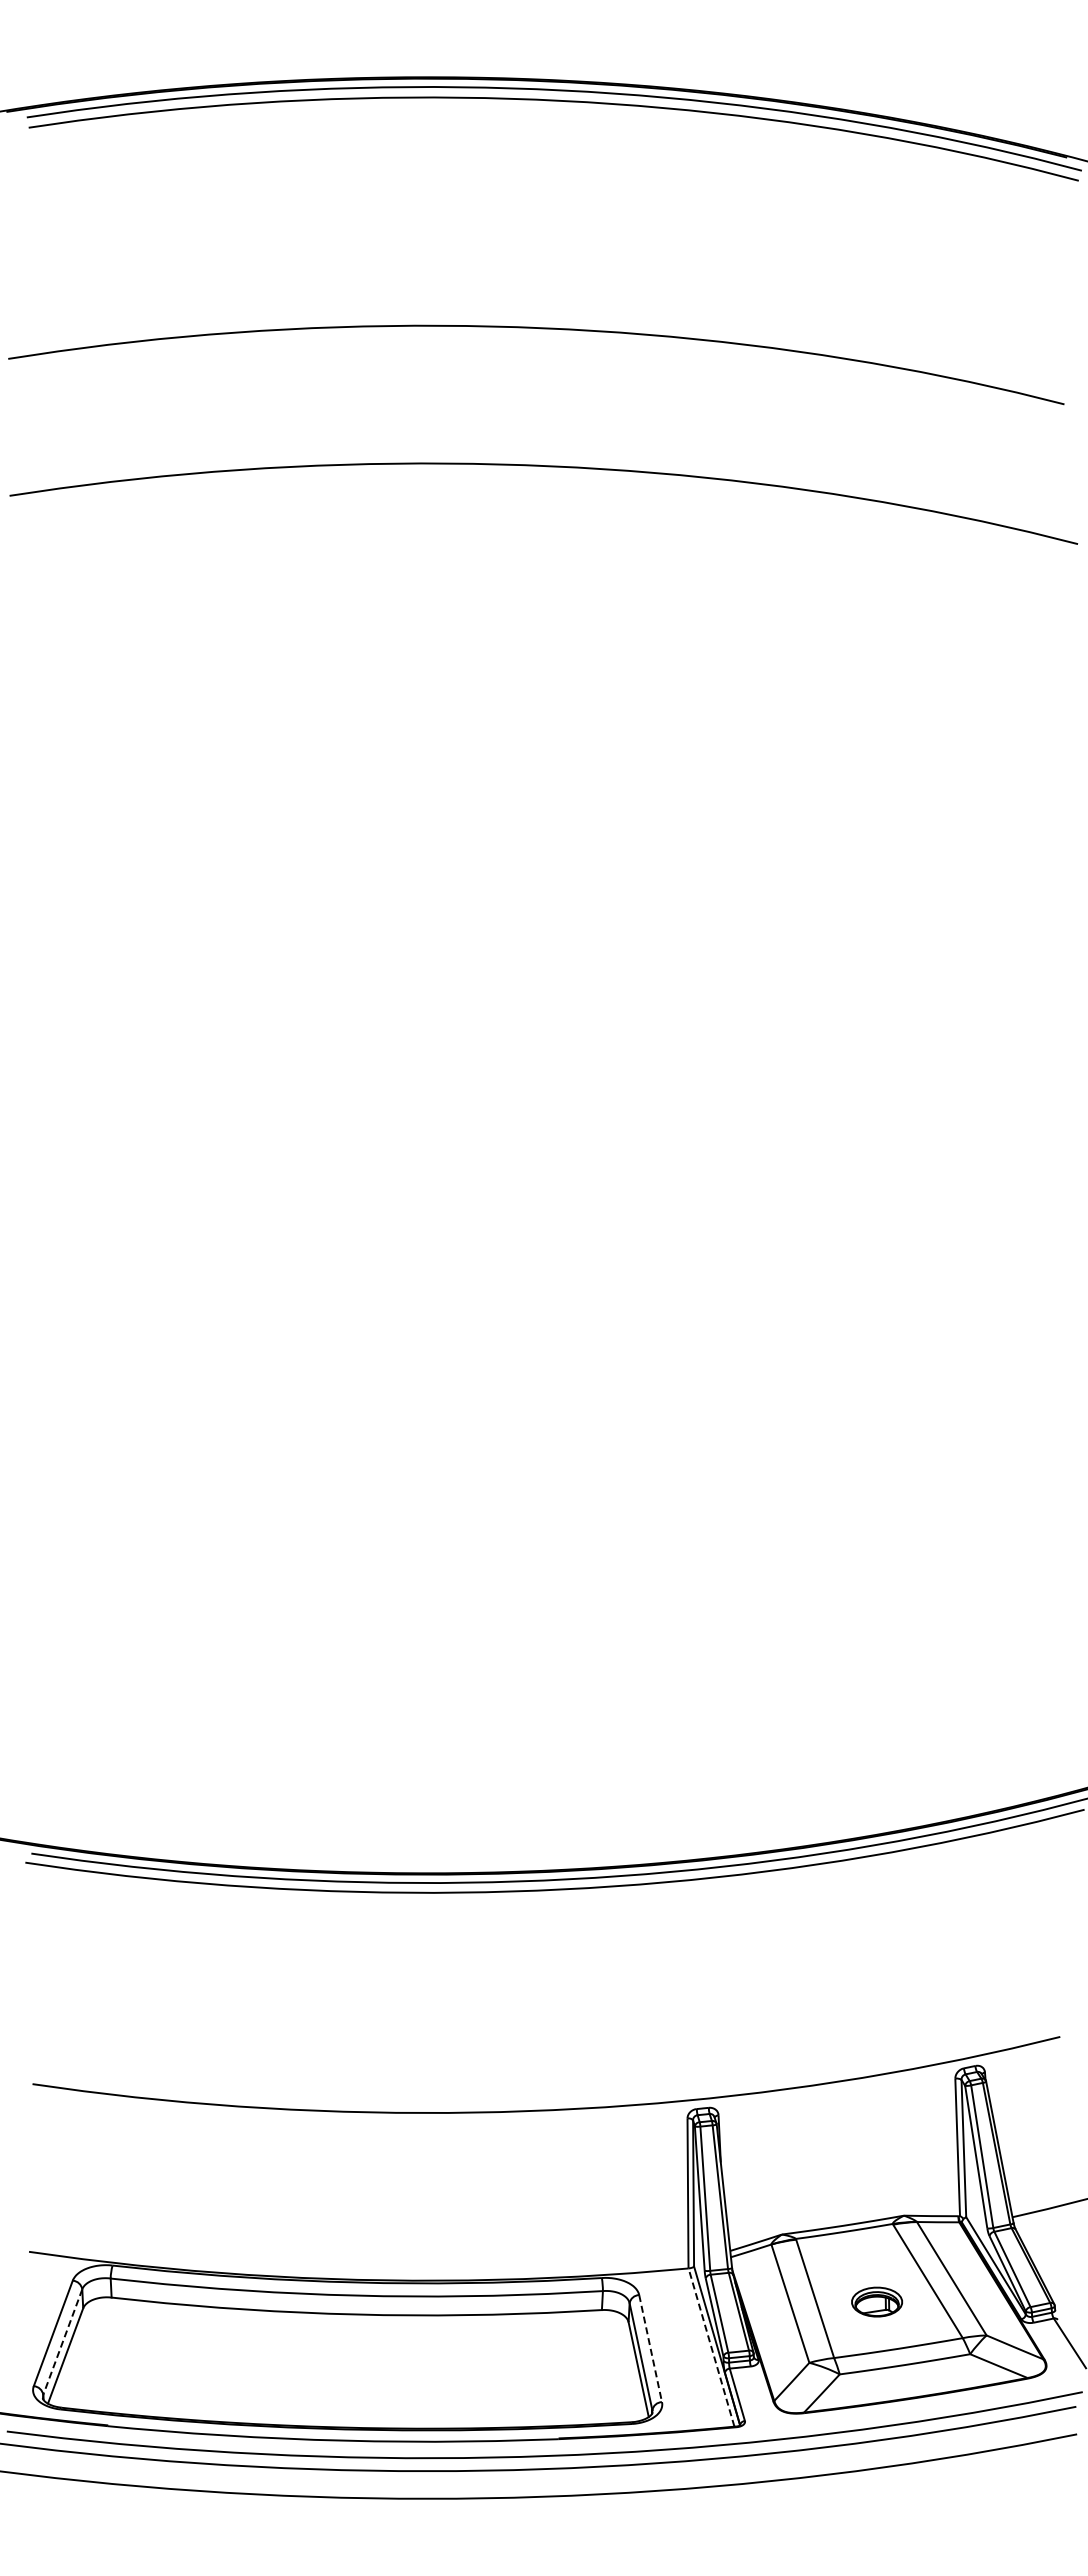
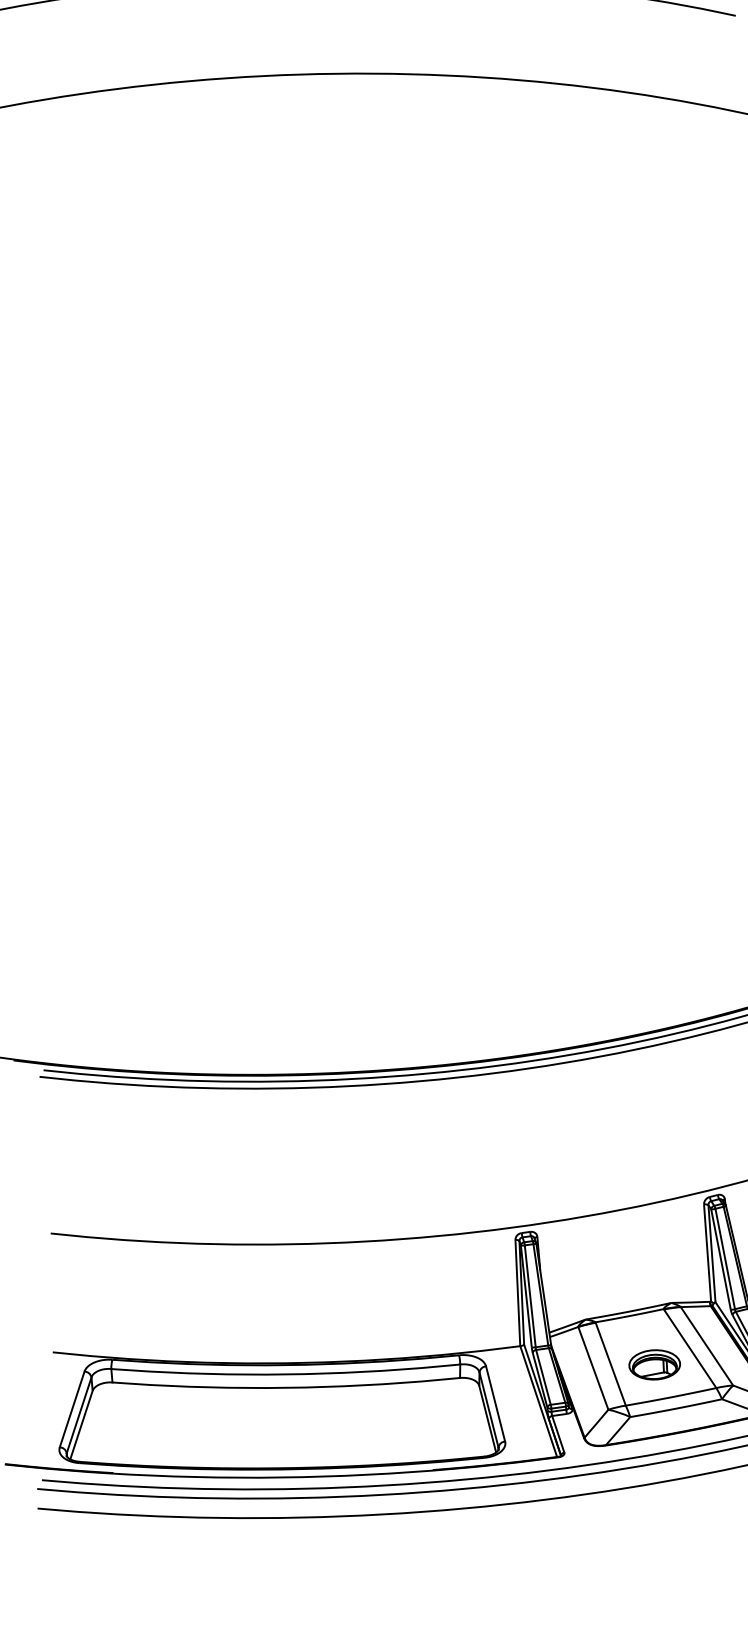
part: (876, 2301) -> (654, 1364), size x1.43
line: (62, 2342) -> (78, 1415), dashed -> solid
line: (711, 2347) -> (538, 1401), dashed -> solid
line: (650, 2348) -> (495, 1403), dashed -> solid

